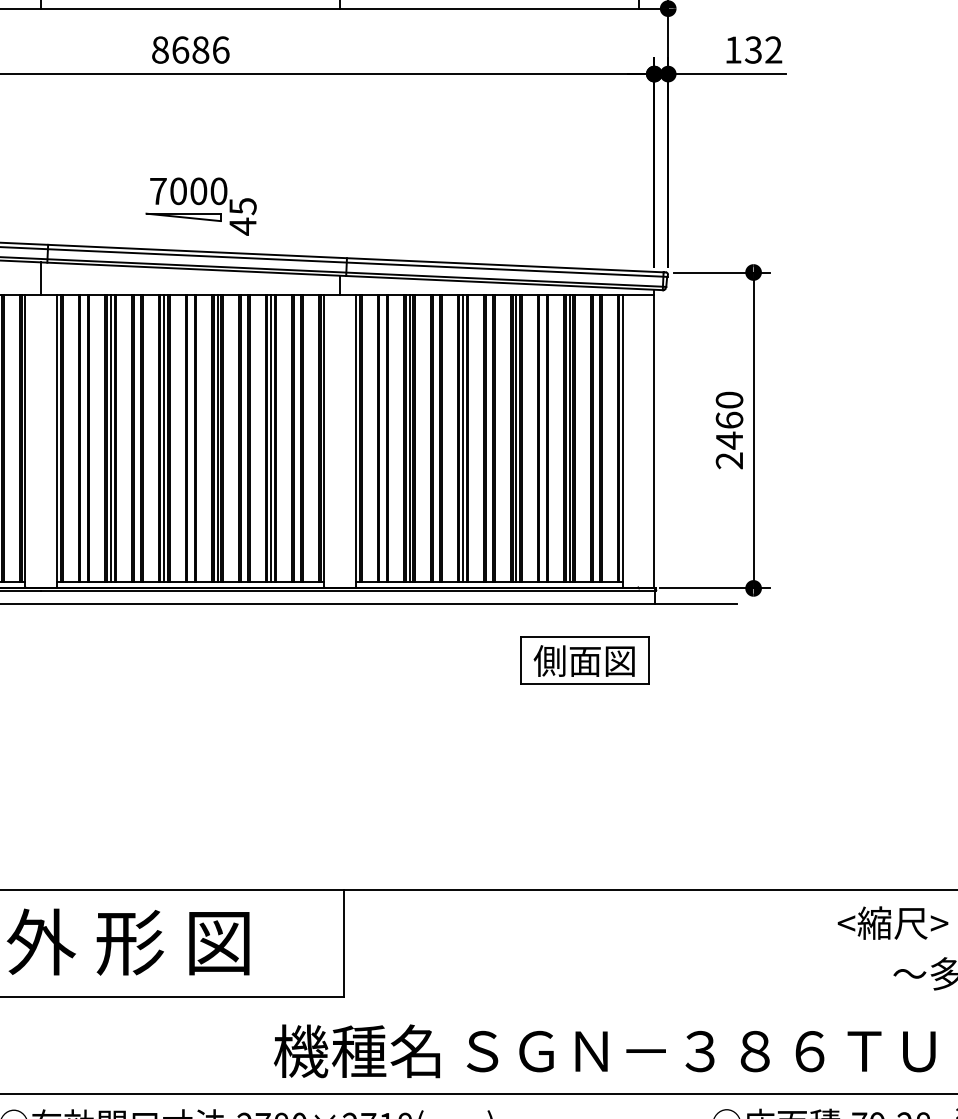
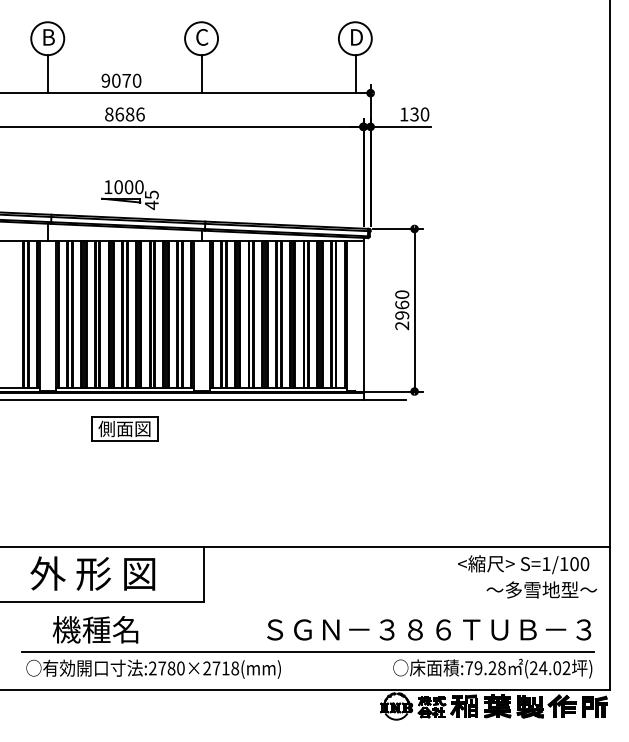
text: (772, 50) -> (424, 114), 132 -> 130
text: (158, 189) -> (108, 186), 7000 -> 1000
text: (730, 440) -> (402, 315), 2460 -> 2960
part: (584, 660) -> (124, 428), moved
text: (357, 1050) -> (95, 629), moved

